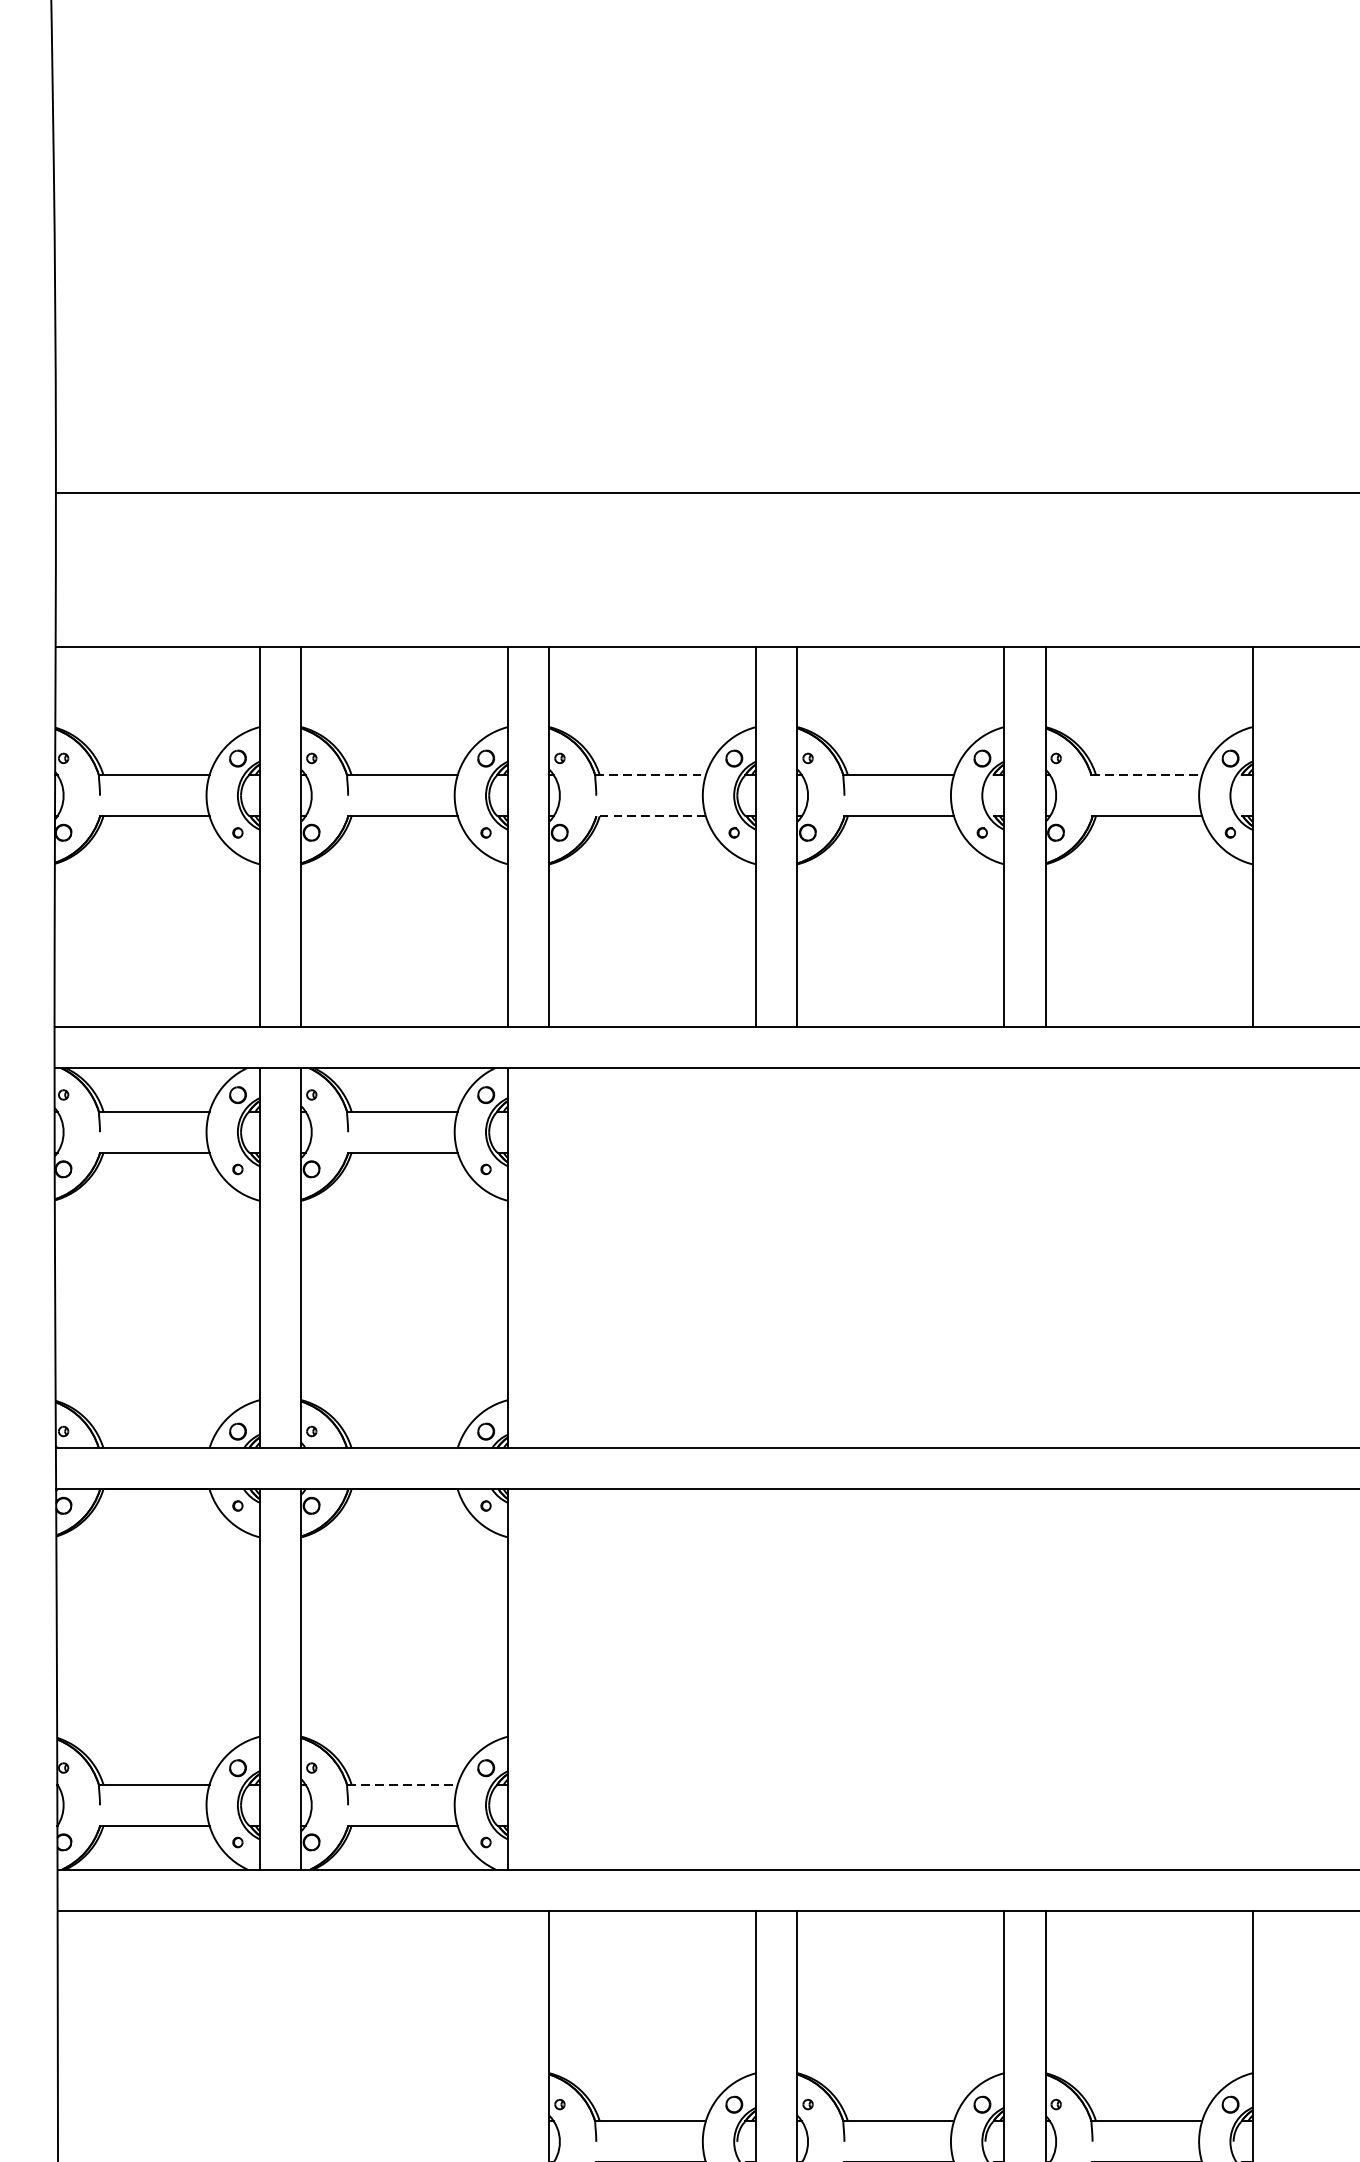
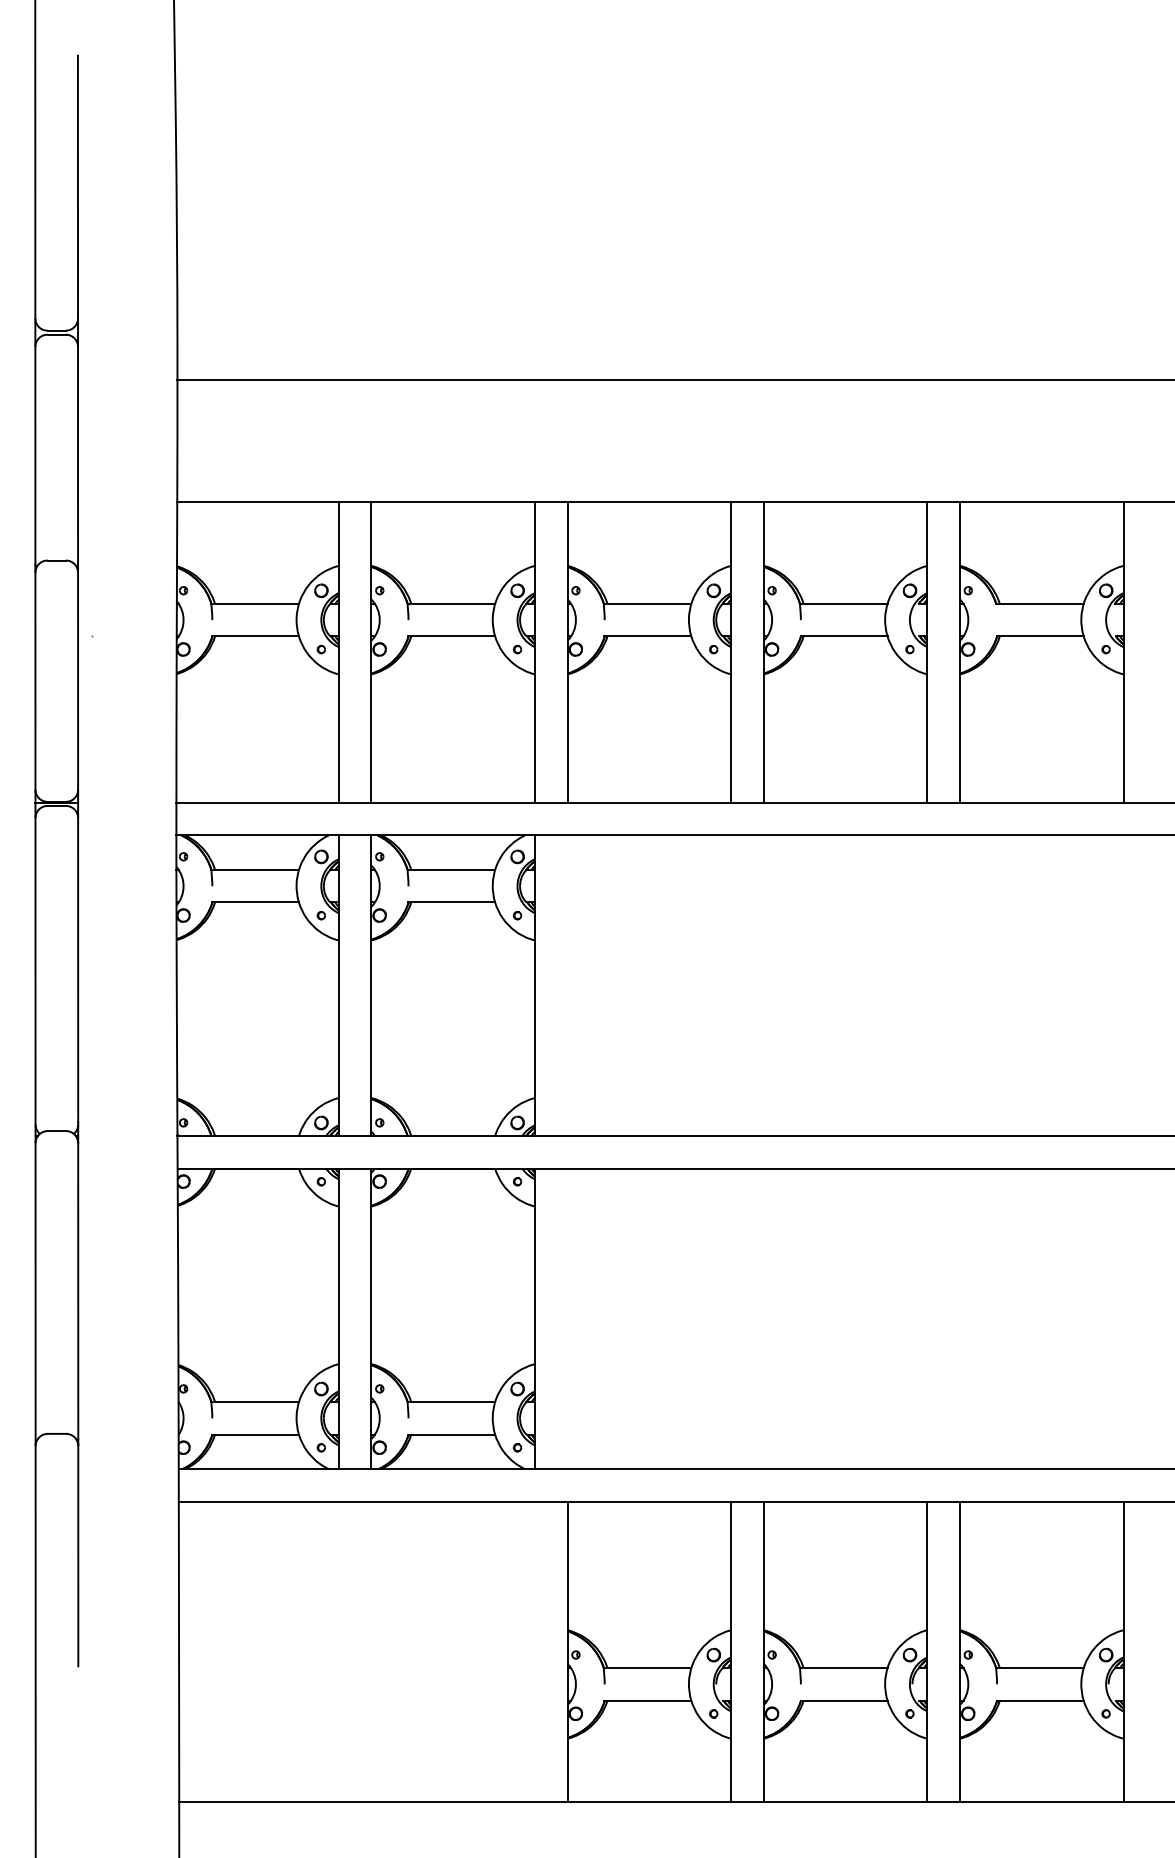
line: (650, 774) -> (647, 603), dashed -> solid
line: (1146, 774) -> (1039, 603), dashed -> solid
line: (650, 816) -> (647, 636), dashed -> solid
line: (402, 1785) -> (451, 1402), dashed -> solid

